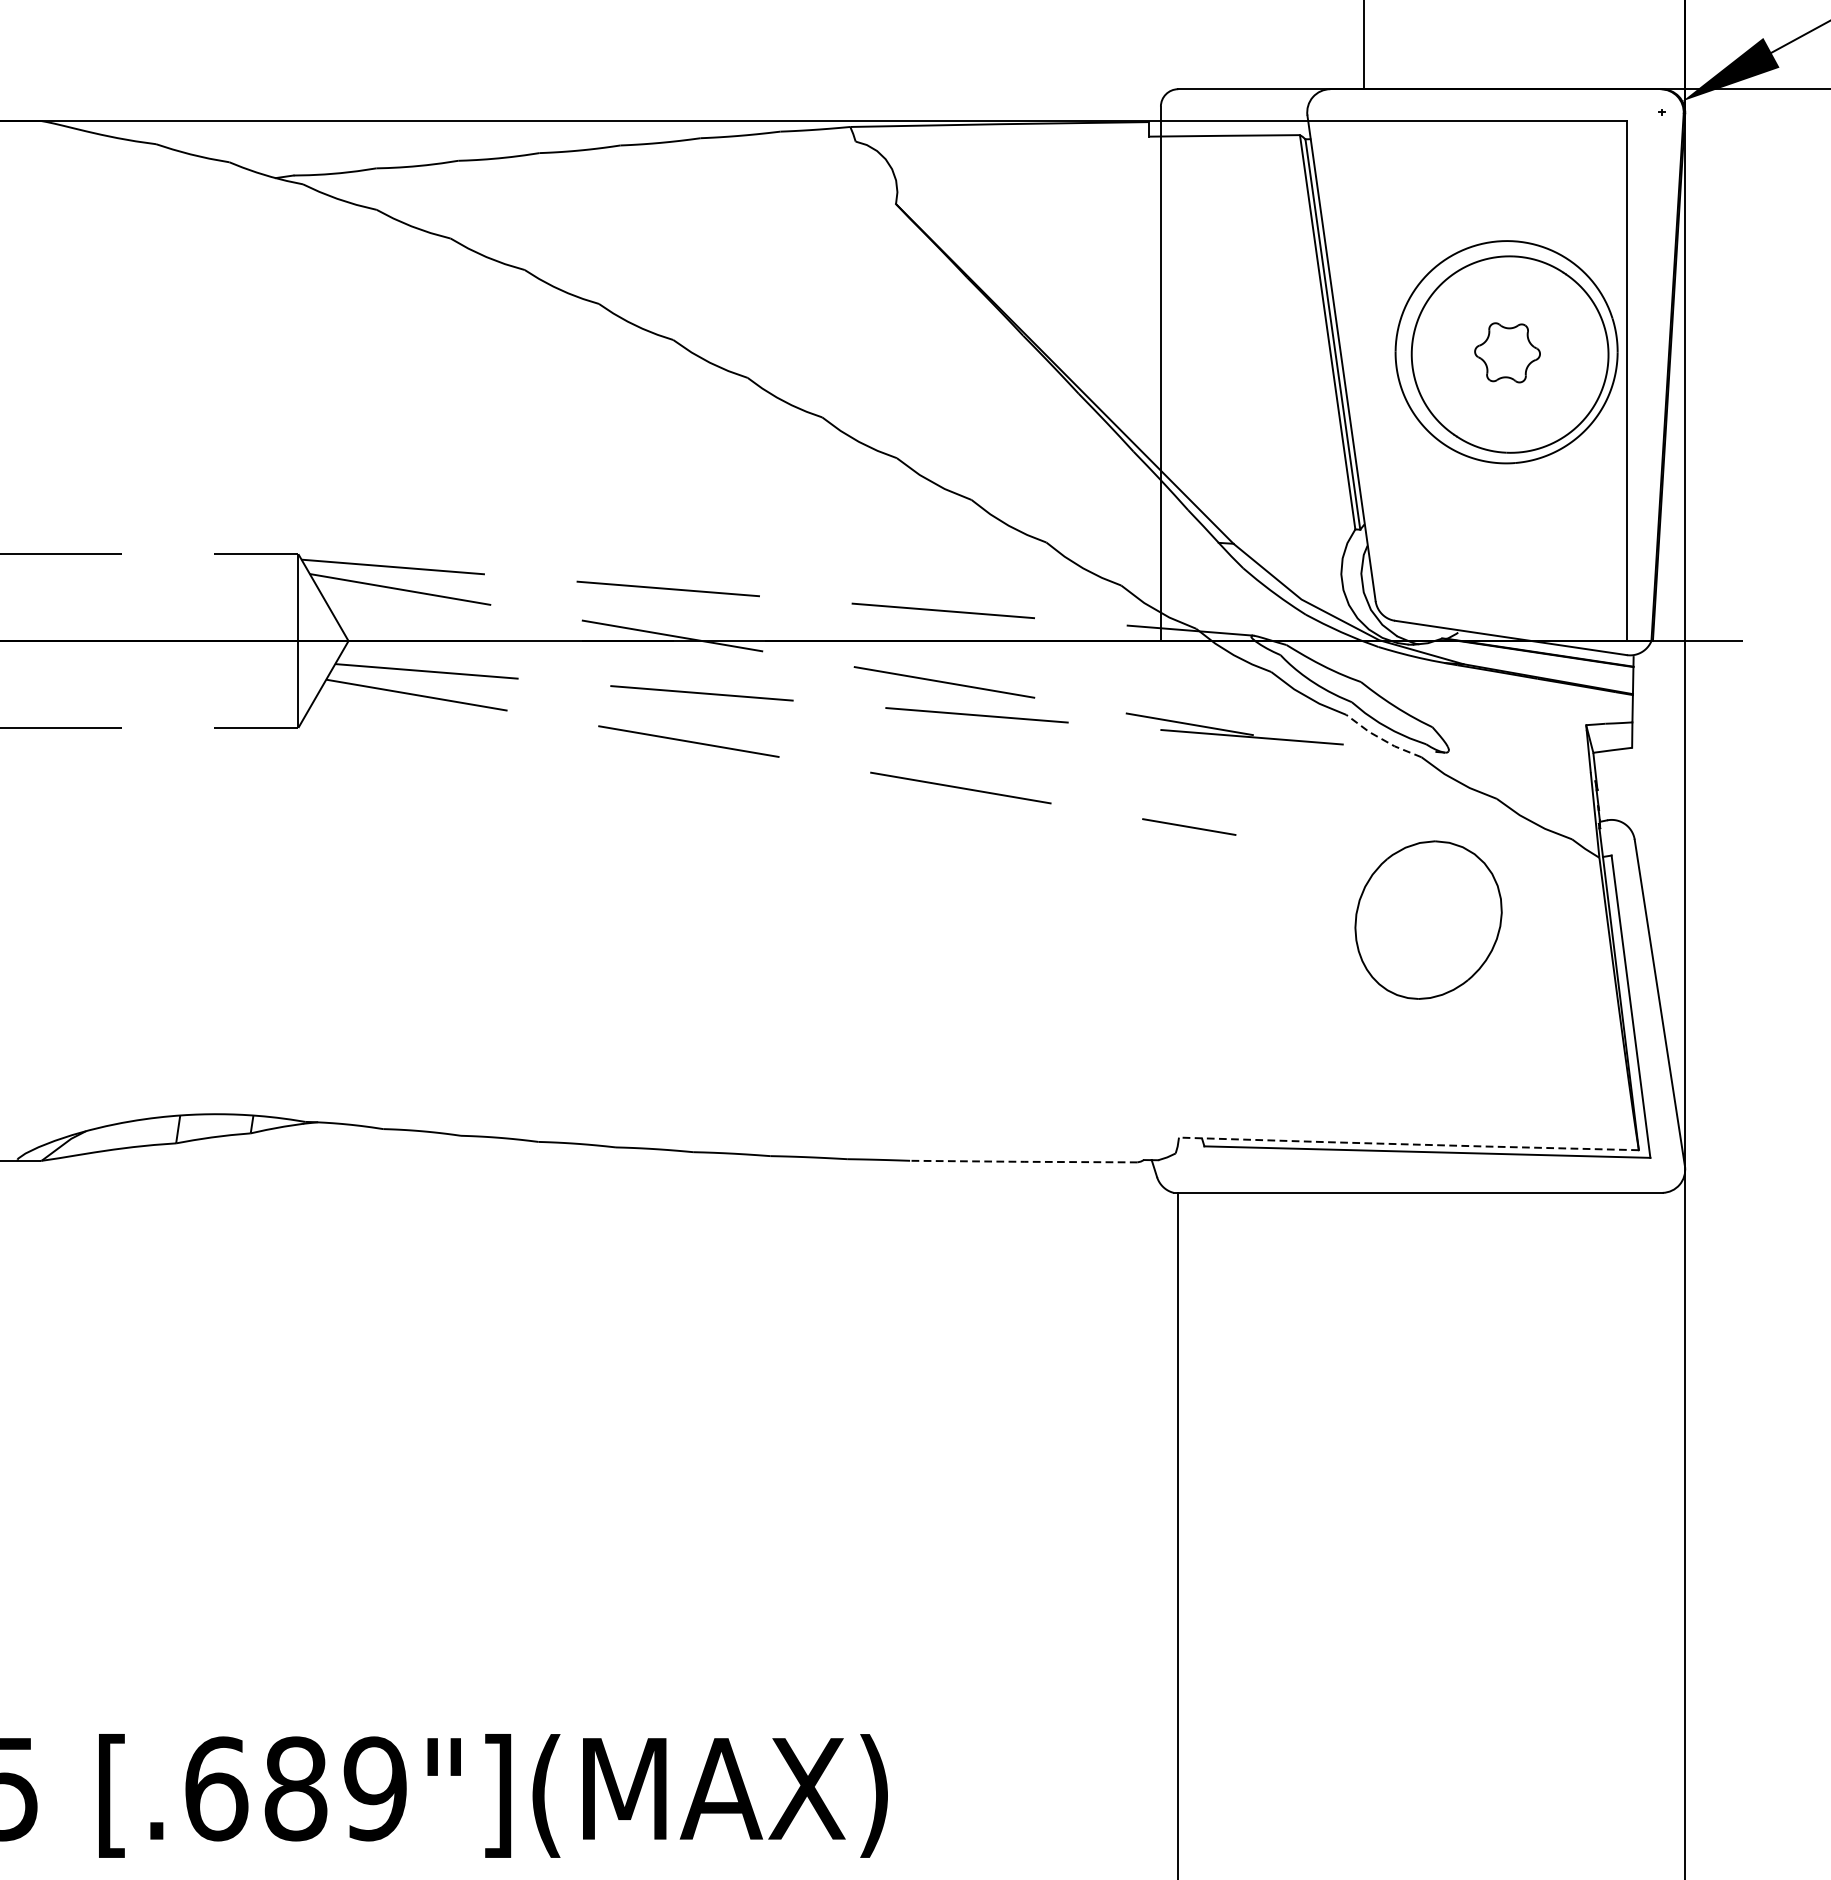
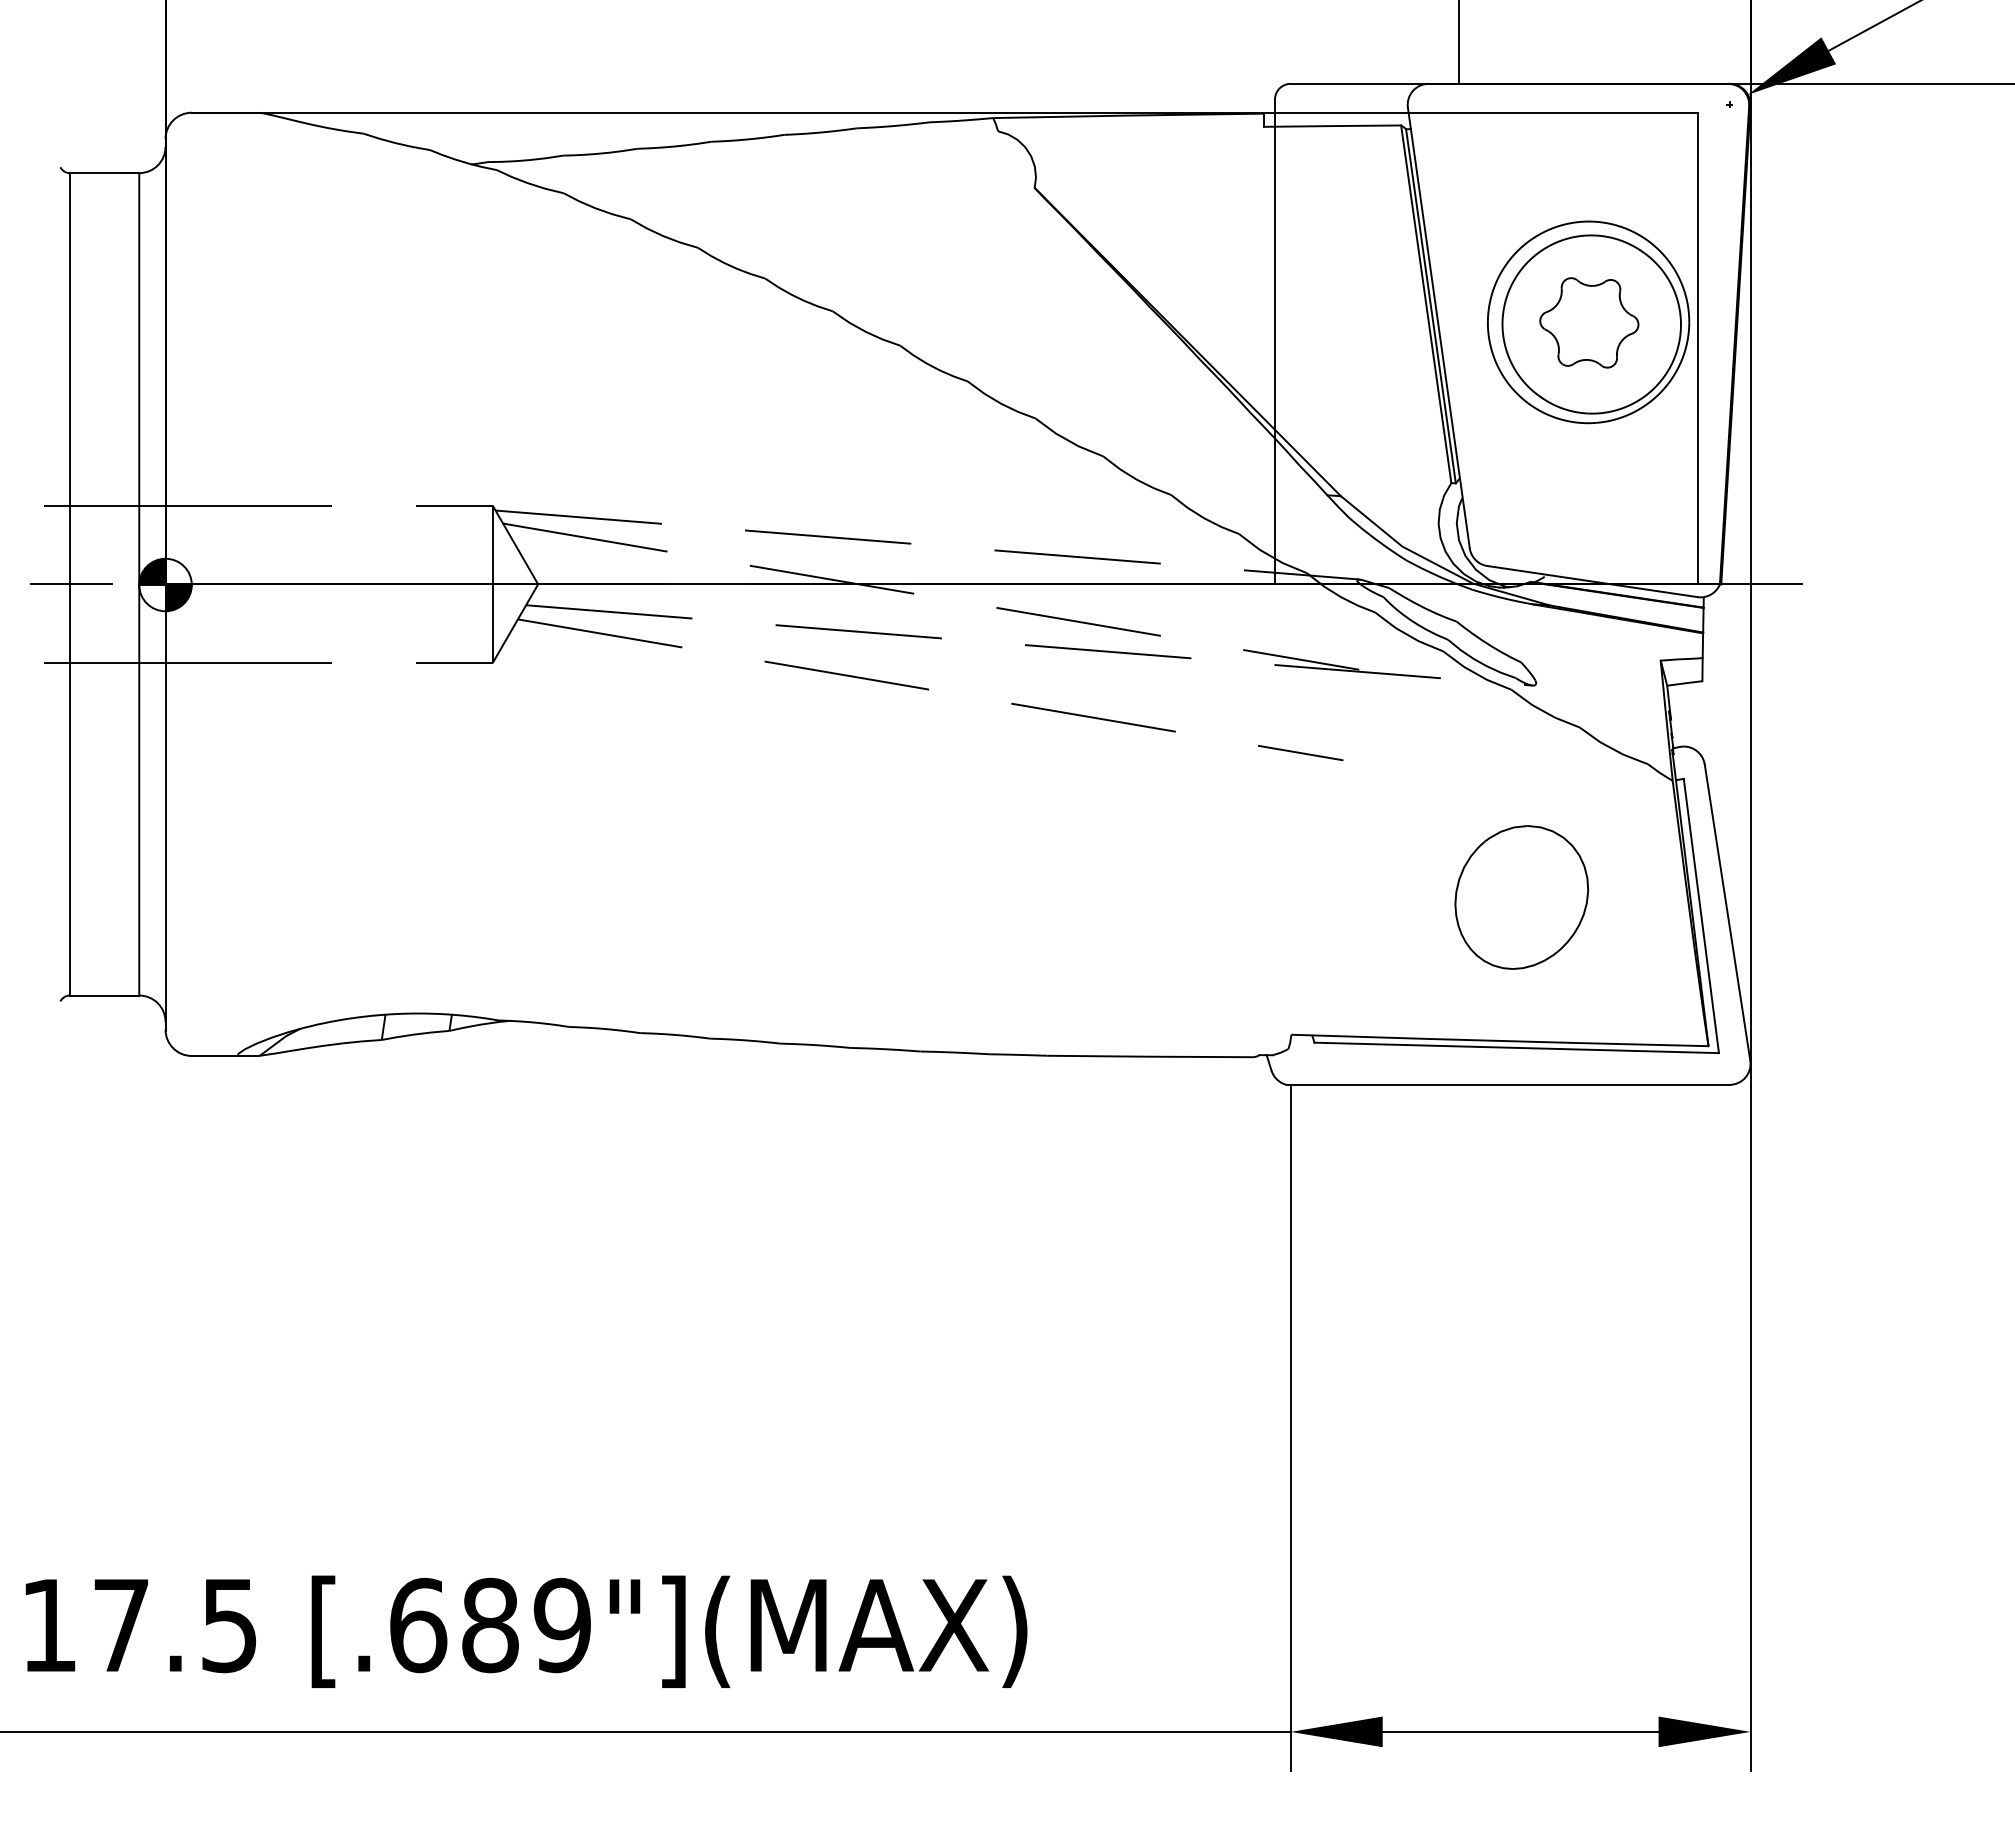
part: (1507, 352) -> (1589, 322), size x1.67
line: (1381, 739) -> (1475, 673), dashed -> solid
part: (1428, 920) -> (1521, 897), moved
line: (1408, 1143) -> (1499, 1040), dashed -> solid
line: (1023, 1161) -> (1150, 1056), dashed -> solid

